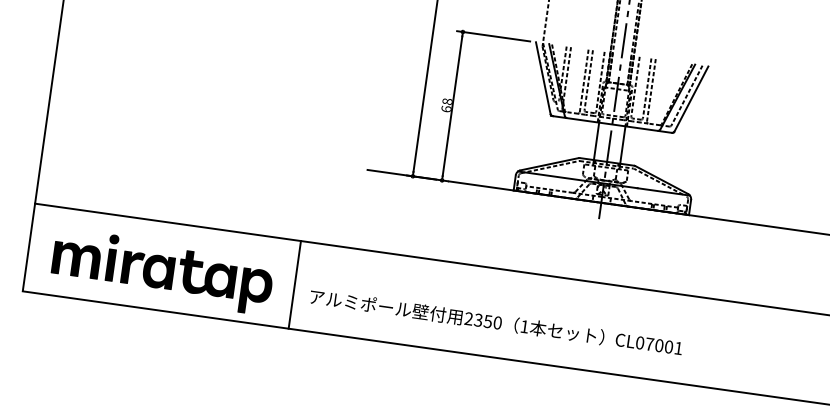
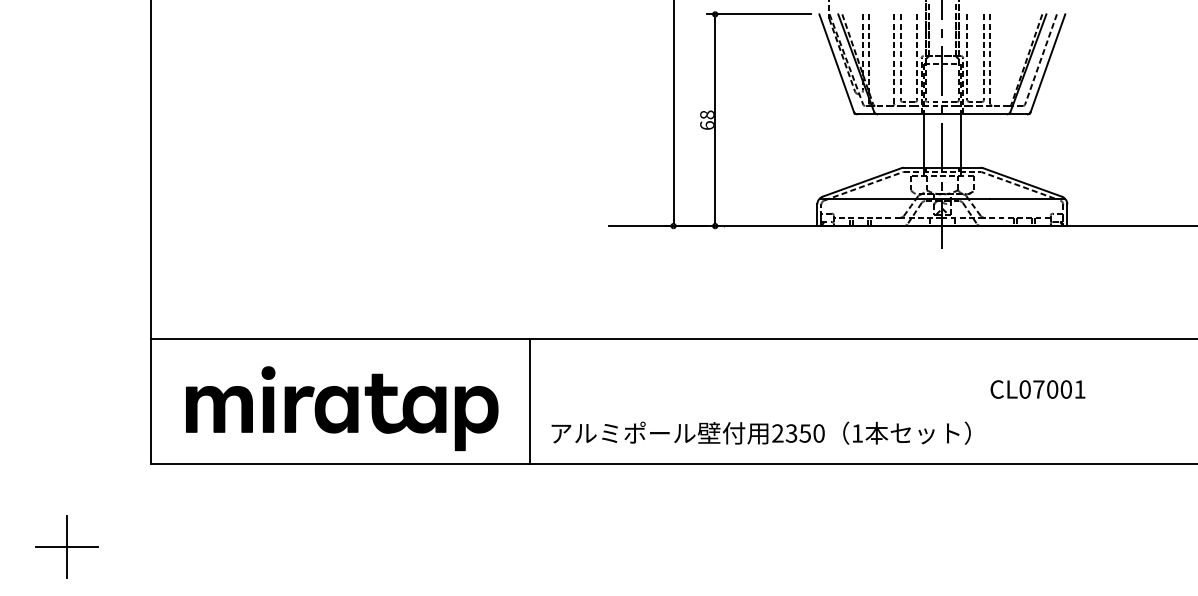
text: (456, 316) -> (760, 432), moved
text: (648, 344) -> (1037, 389), moved

